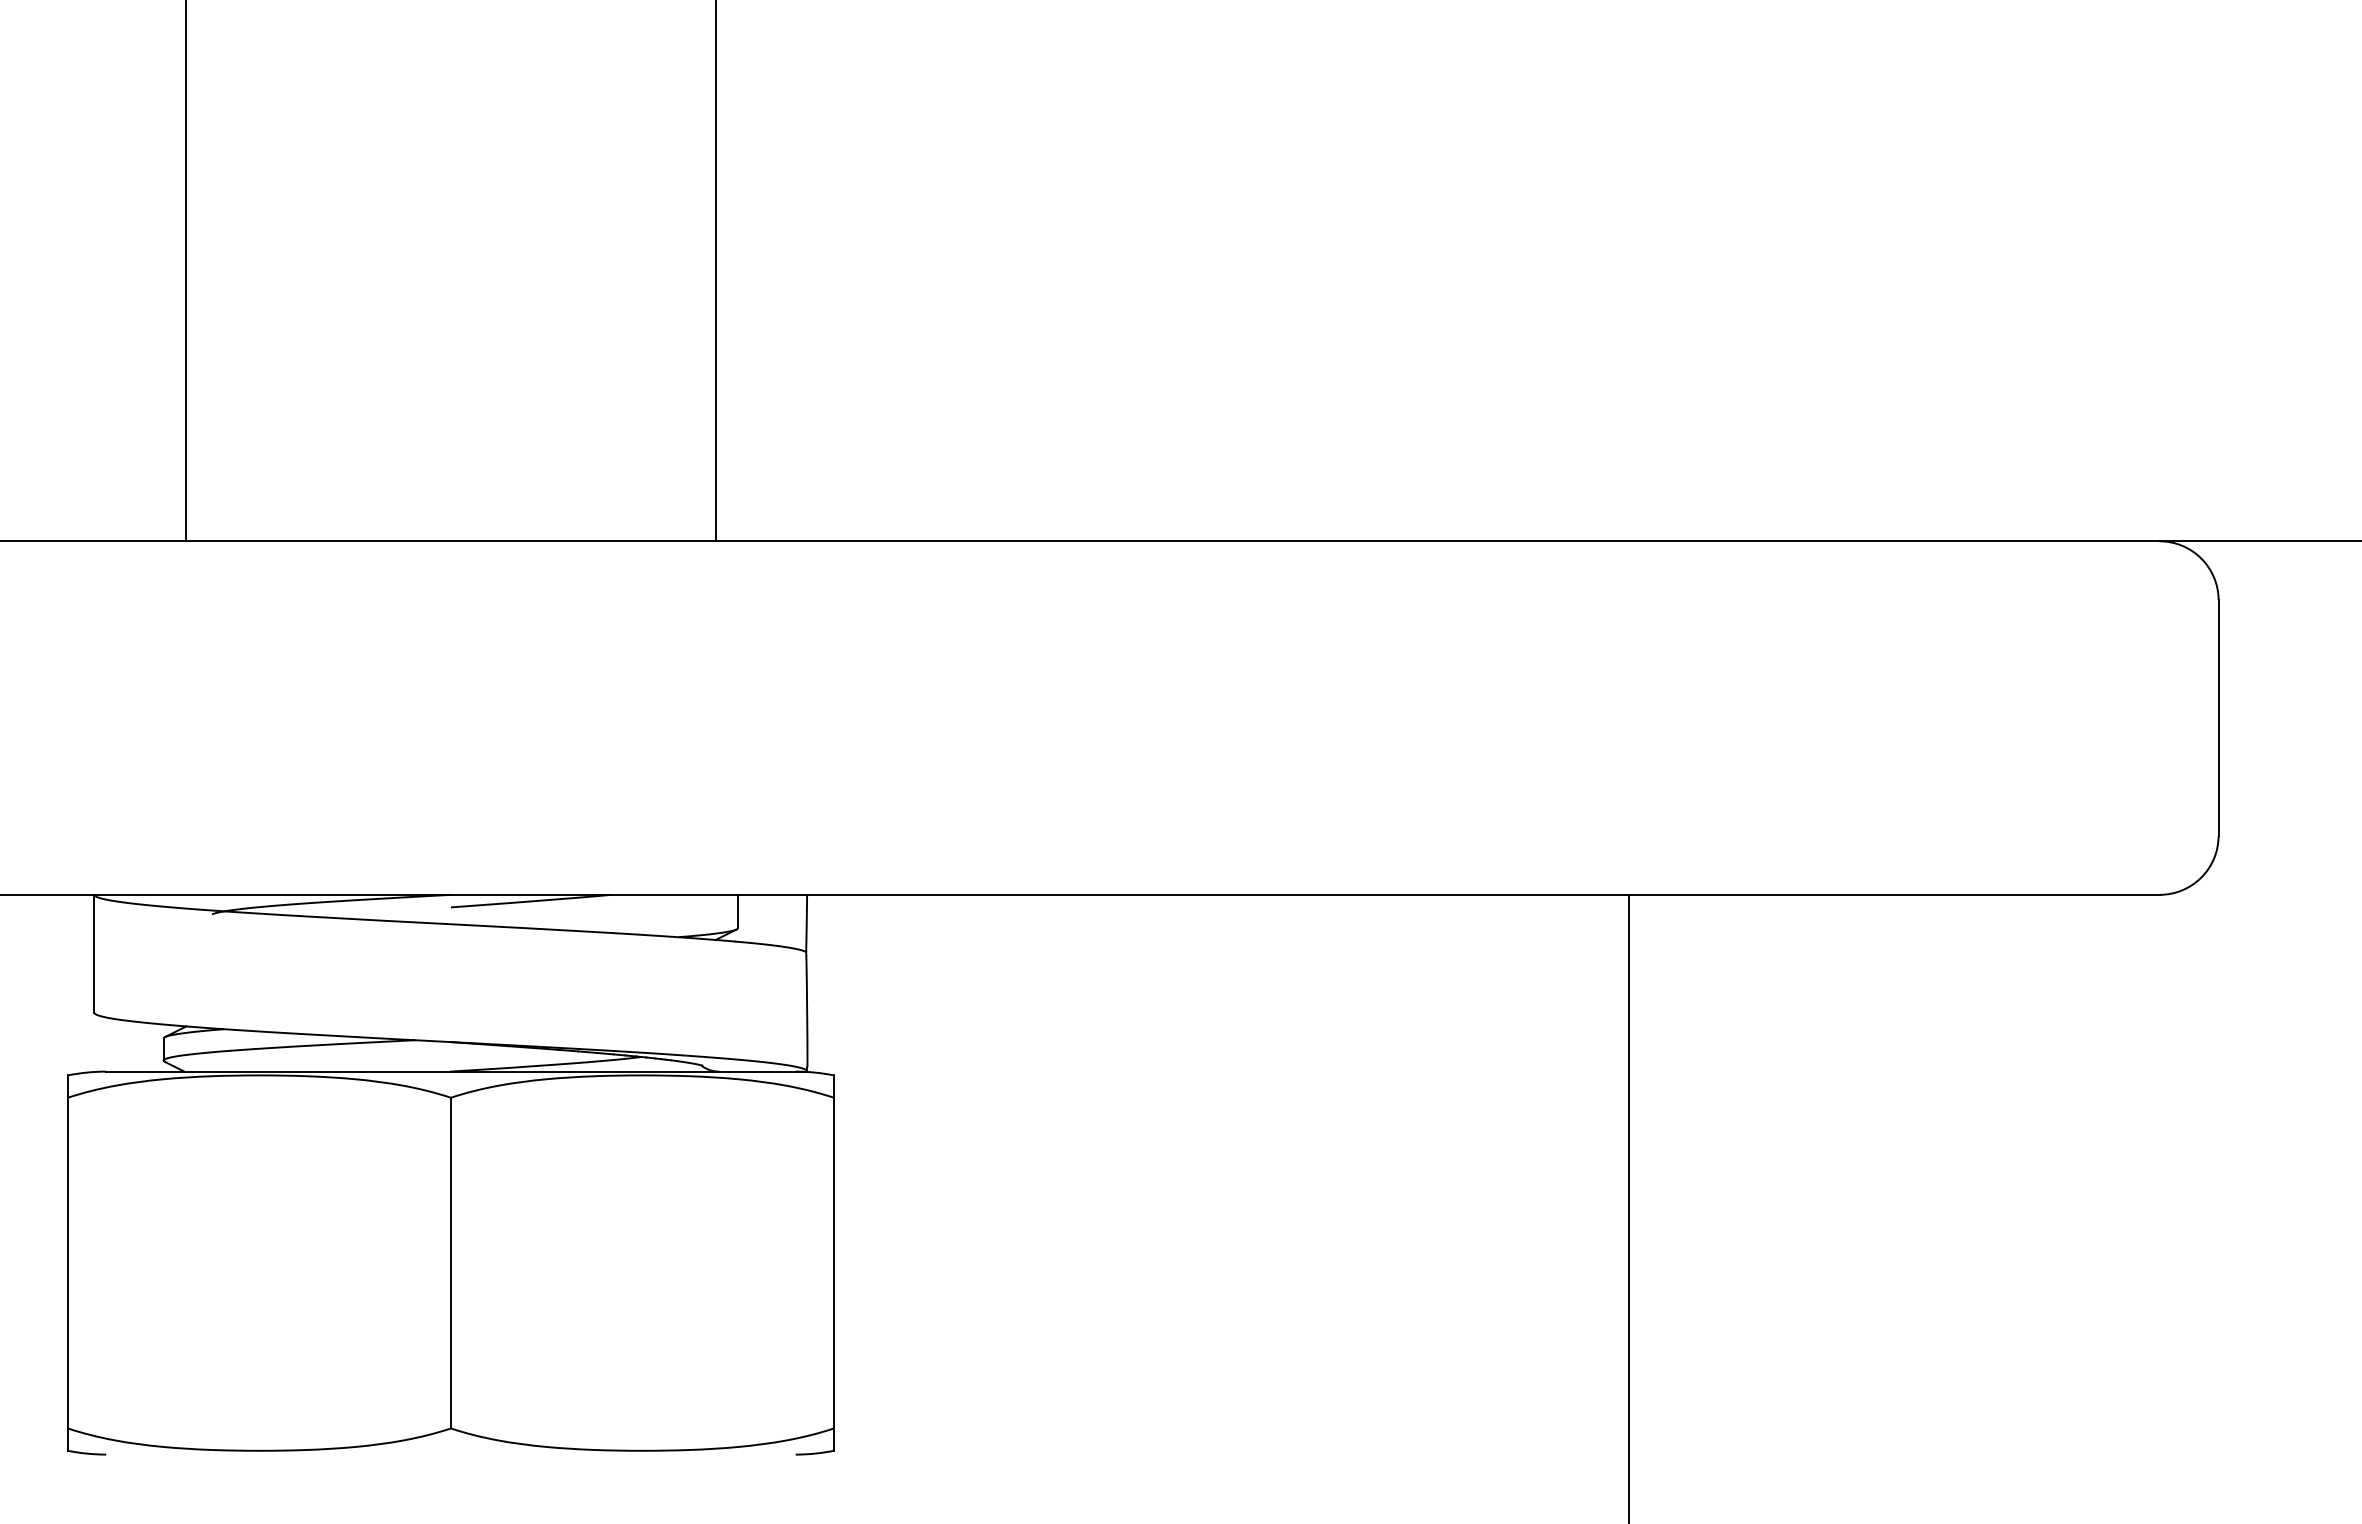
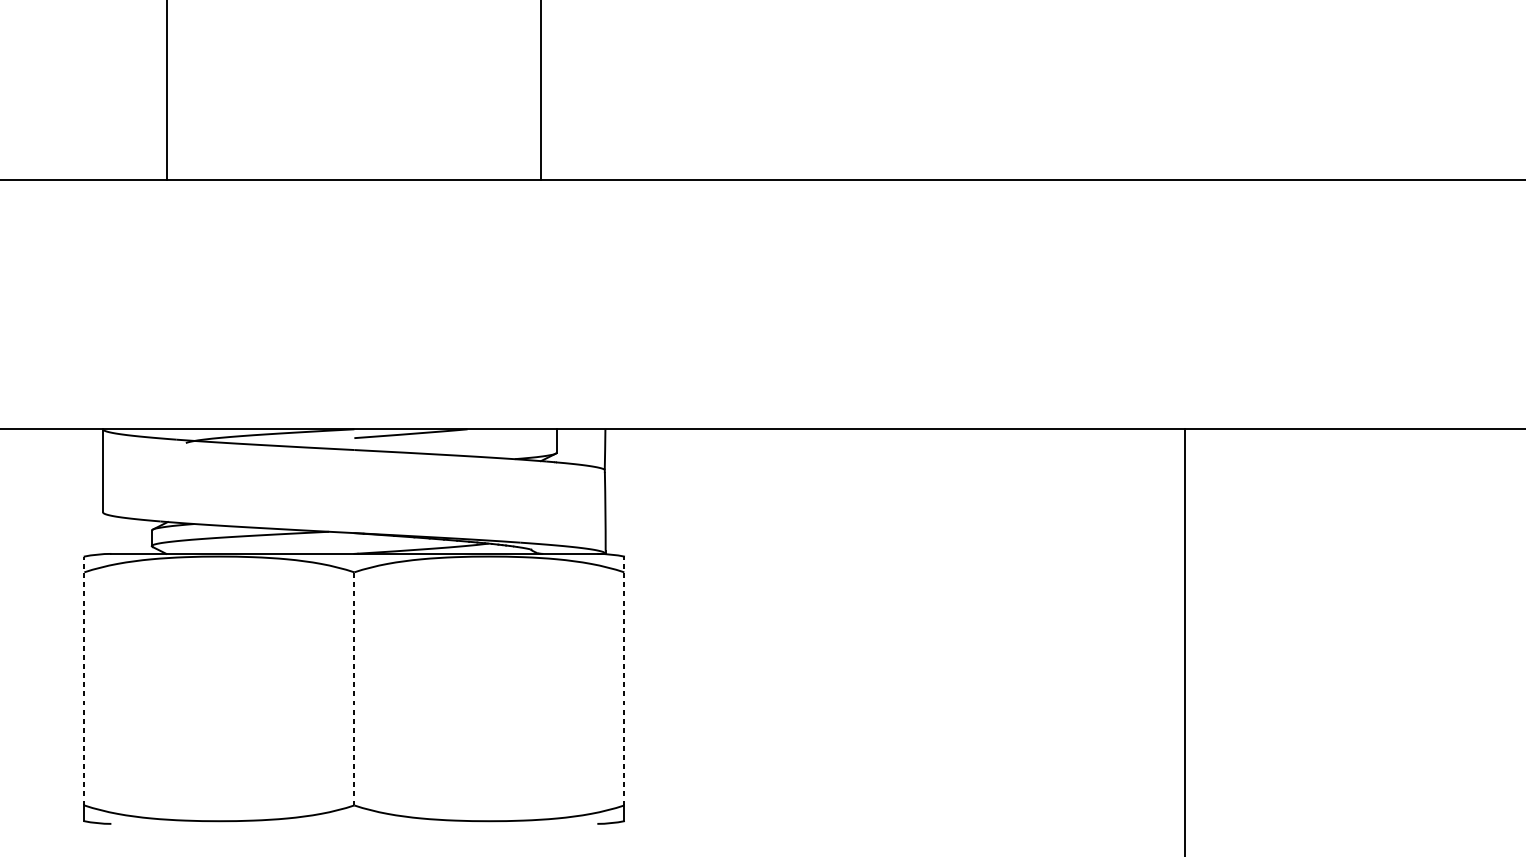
line: (67, 1251) -> (84, 680), solid -> dashed
line: (833, 1251) -> (624, 680), solid -> dashed
line: (450, 1262) -> (354, 688), solid -> dashed

